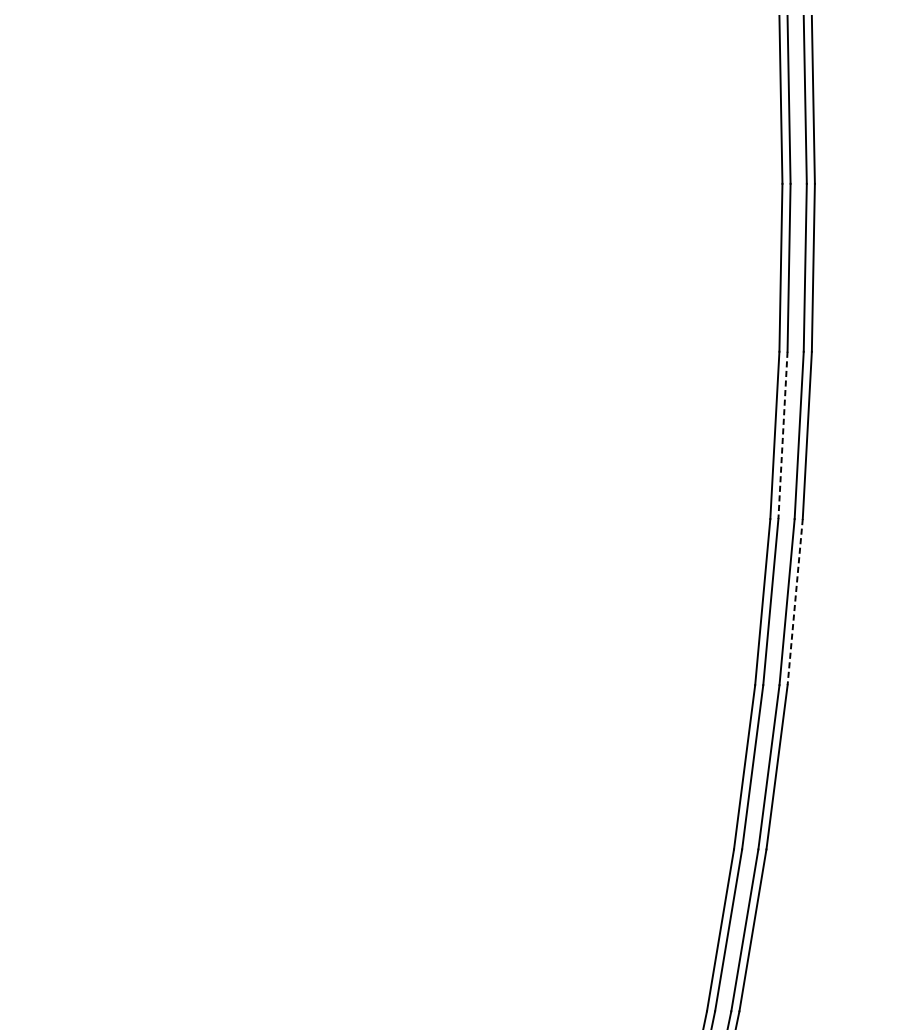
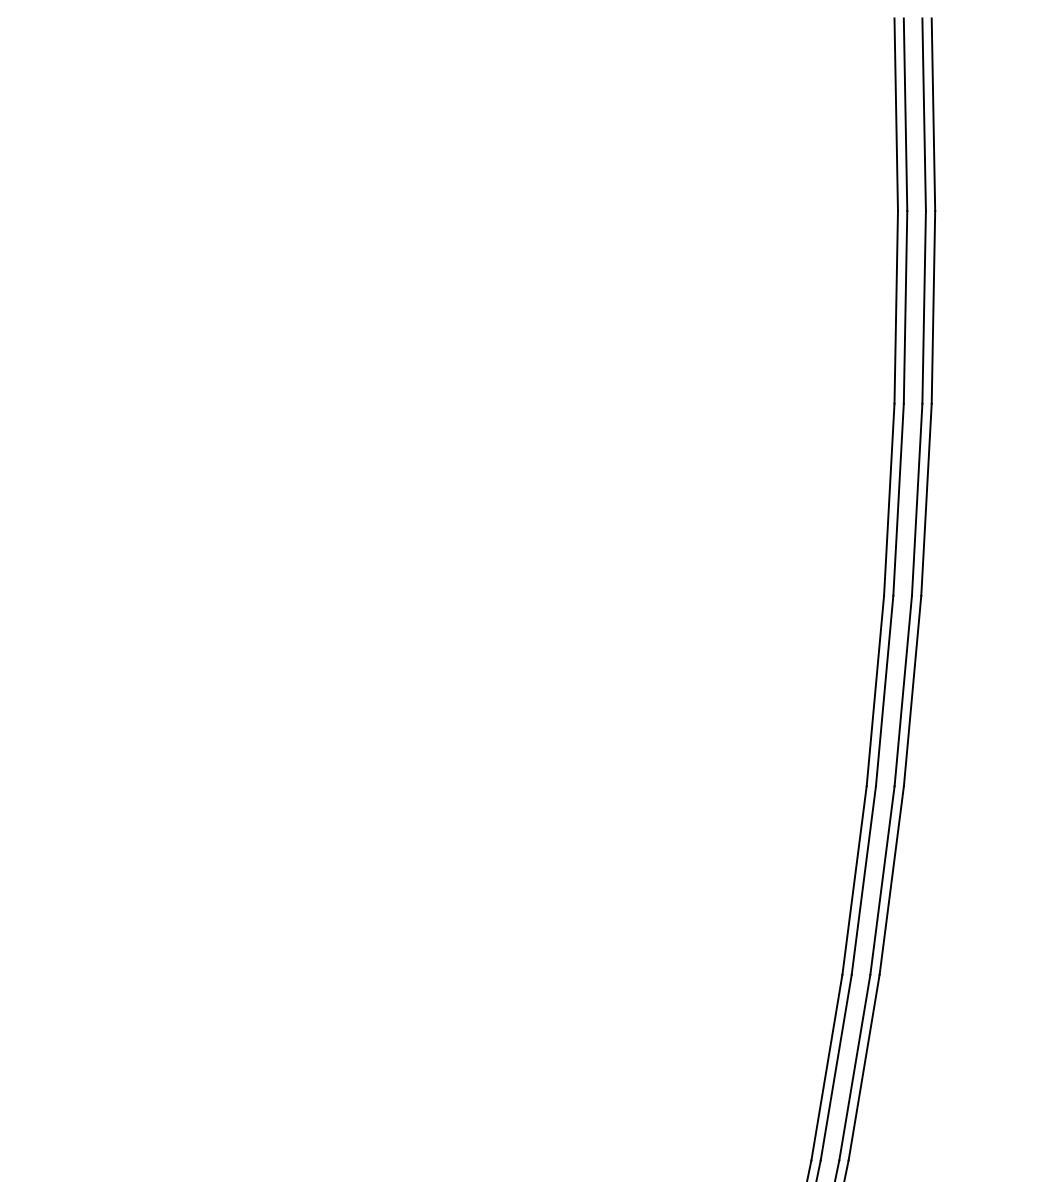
line: (782, 436) -> (898, 500), dashed -> solid
line: (795, 601) -> (912, 690), dashed -> solid

